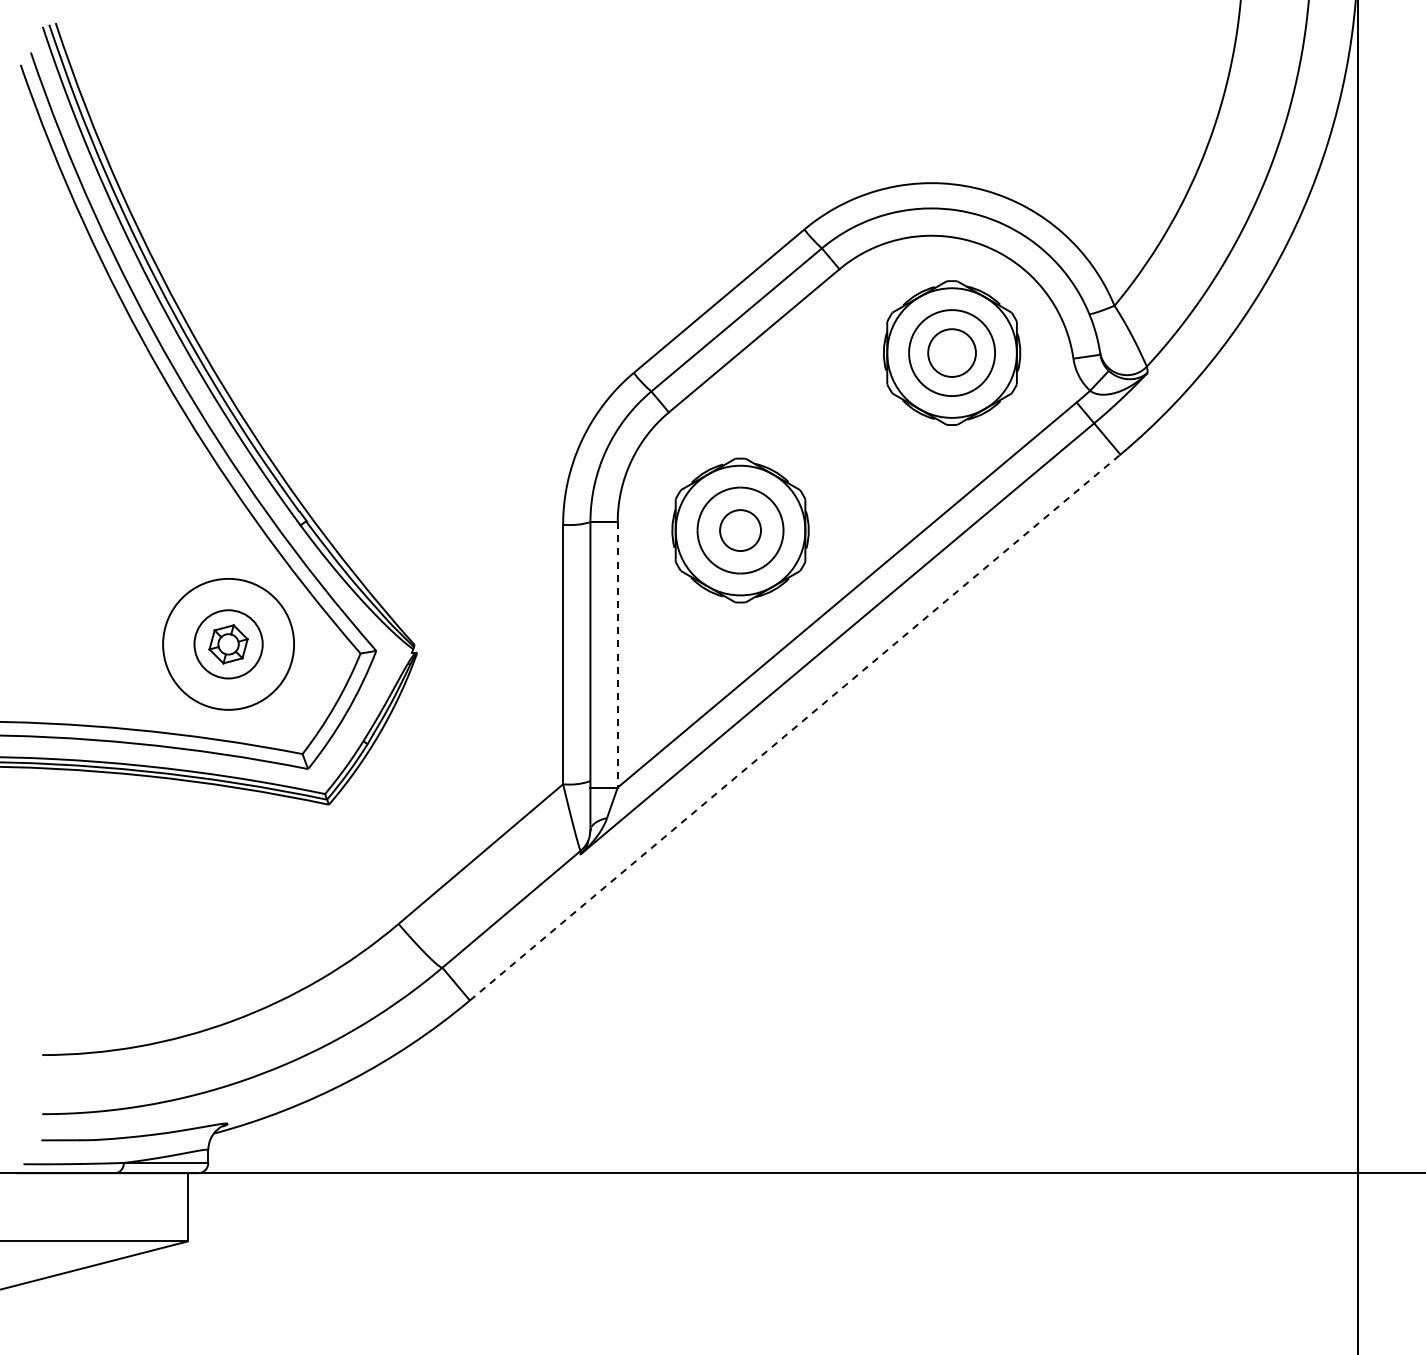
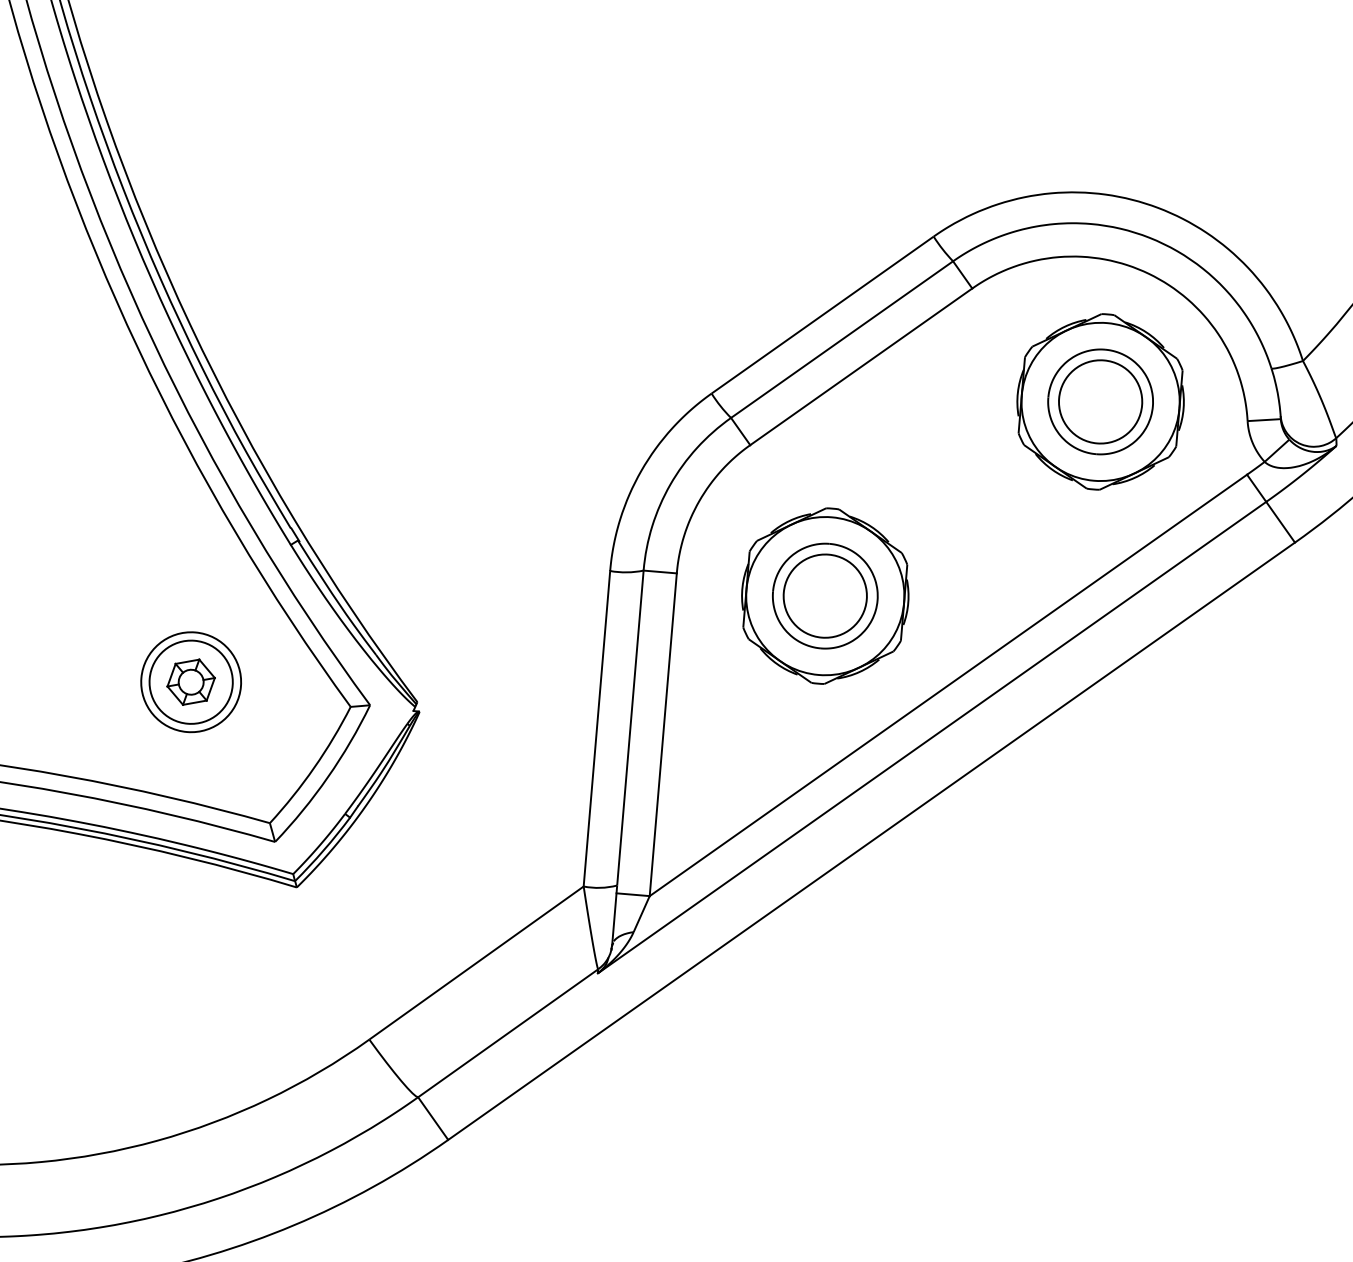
circle: (951, 352) -> (1099, 401), size x1.43
circle: (740, 530) -> (825, 596), size x1.67
circle: (228, 644) -> (191, 682), size x0.62
line: (617, 654) -> (663, 734), dashed -> solid
line: (795, 727) -> (872, 841), dashed -> solid

